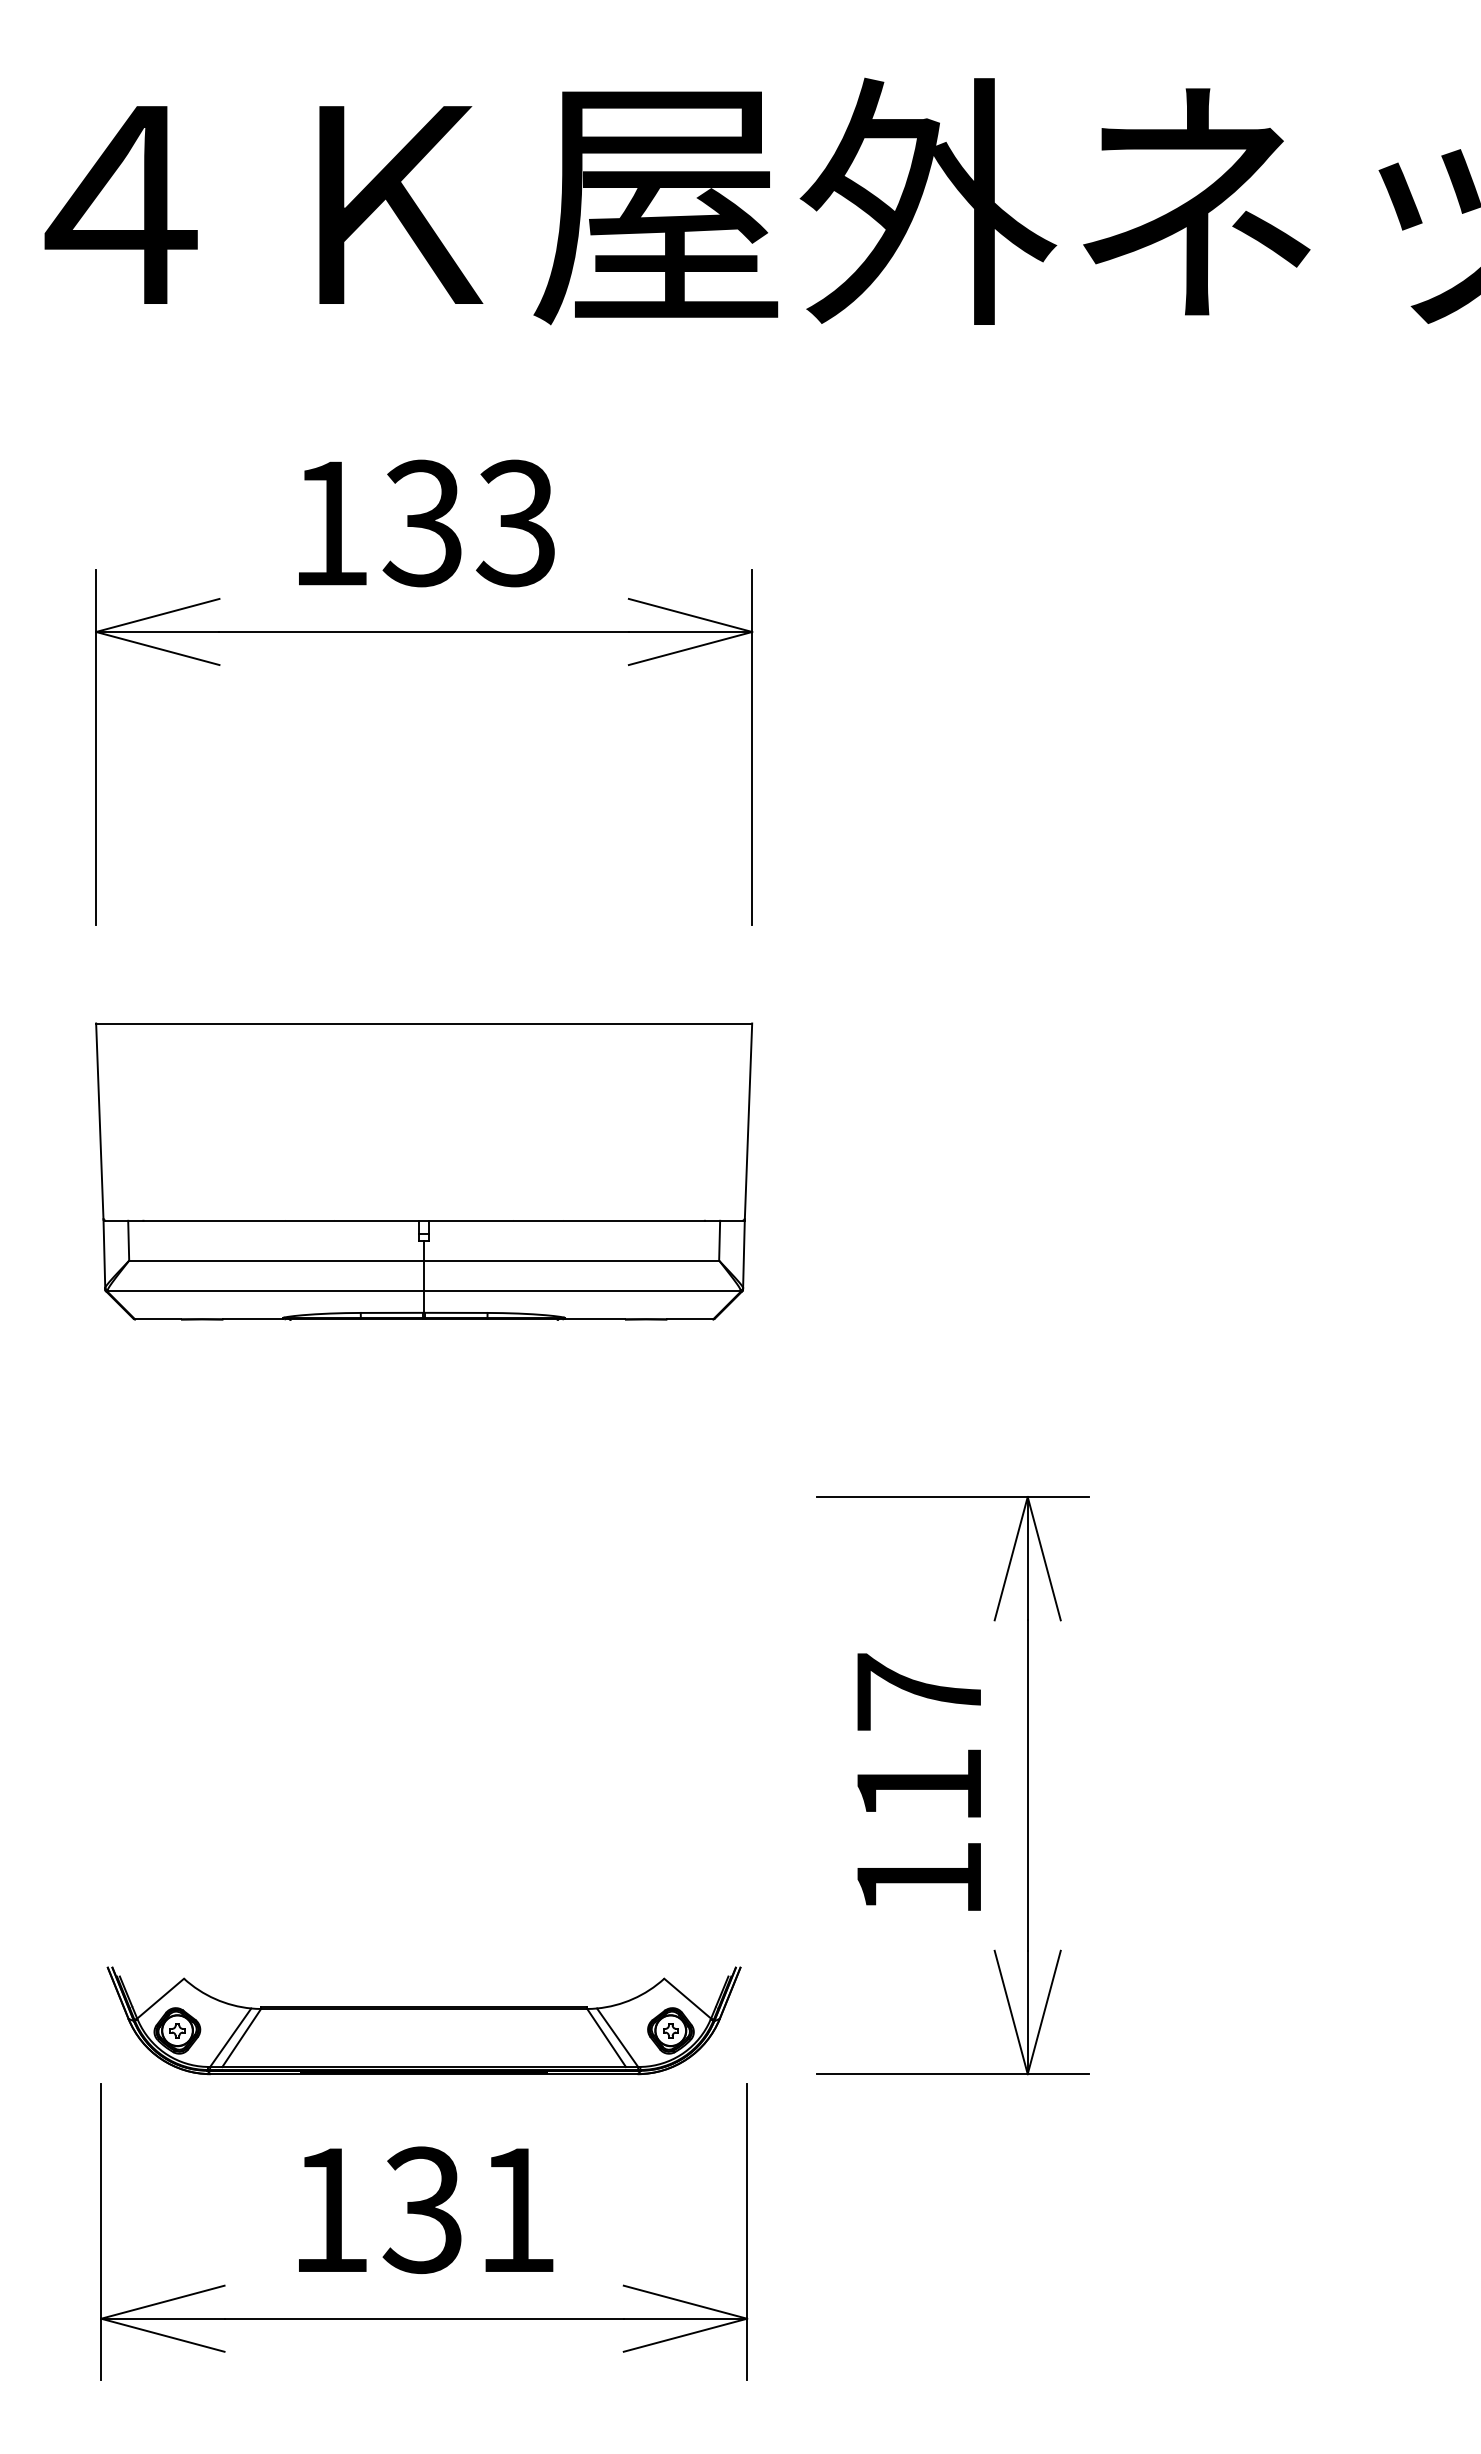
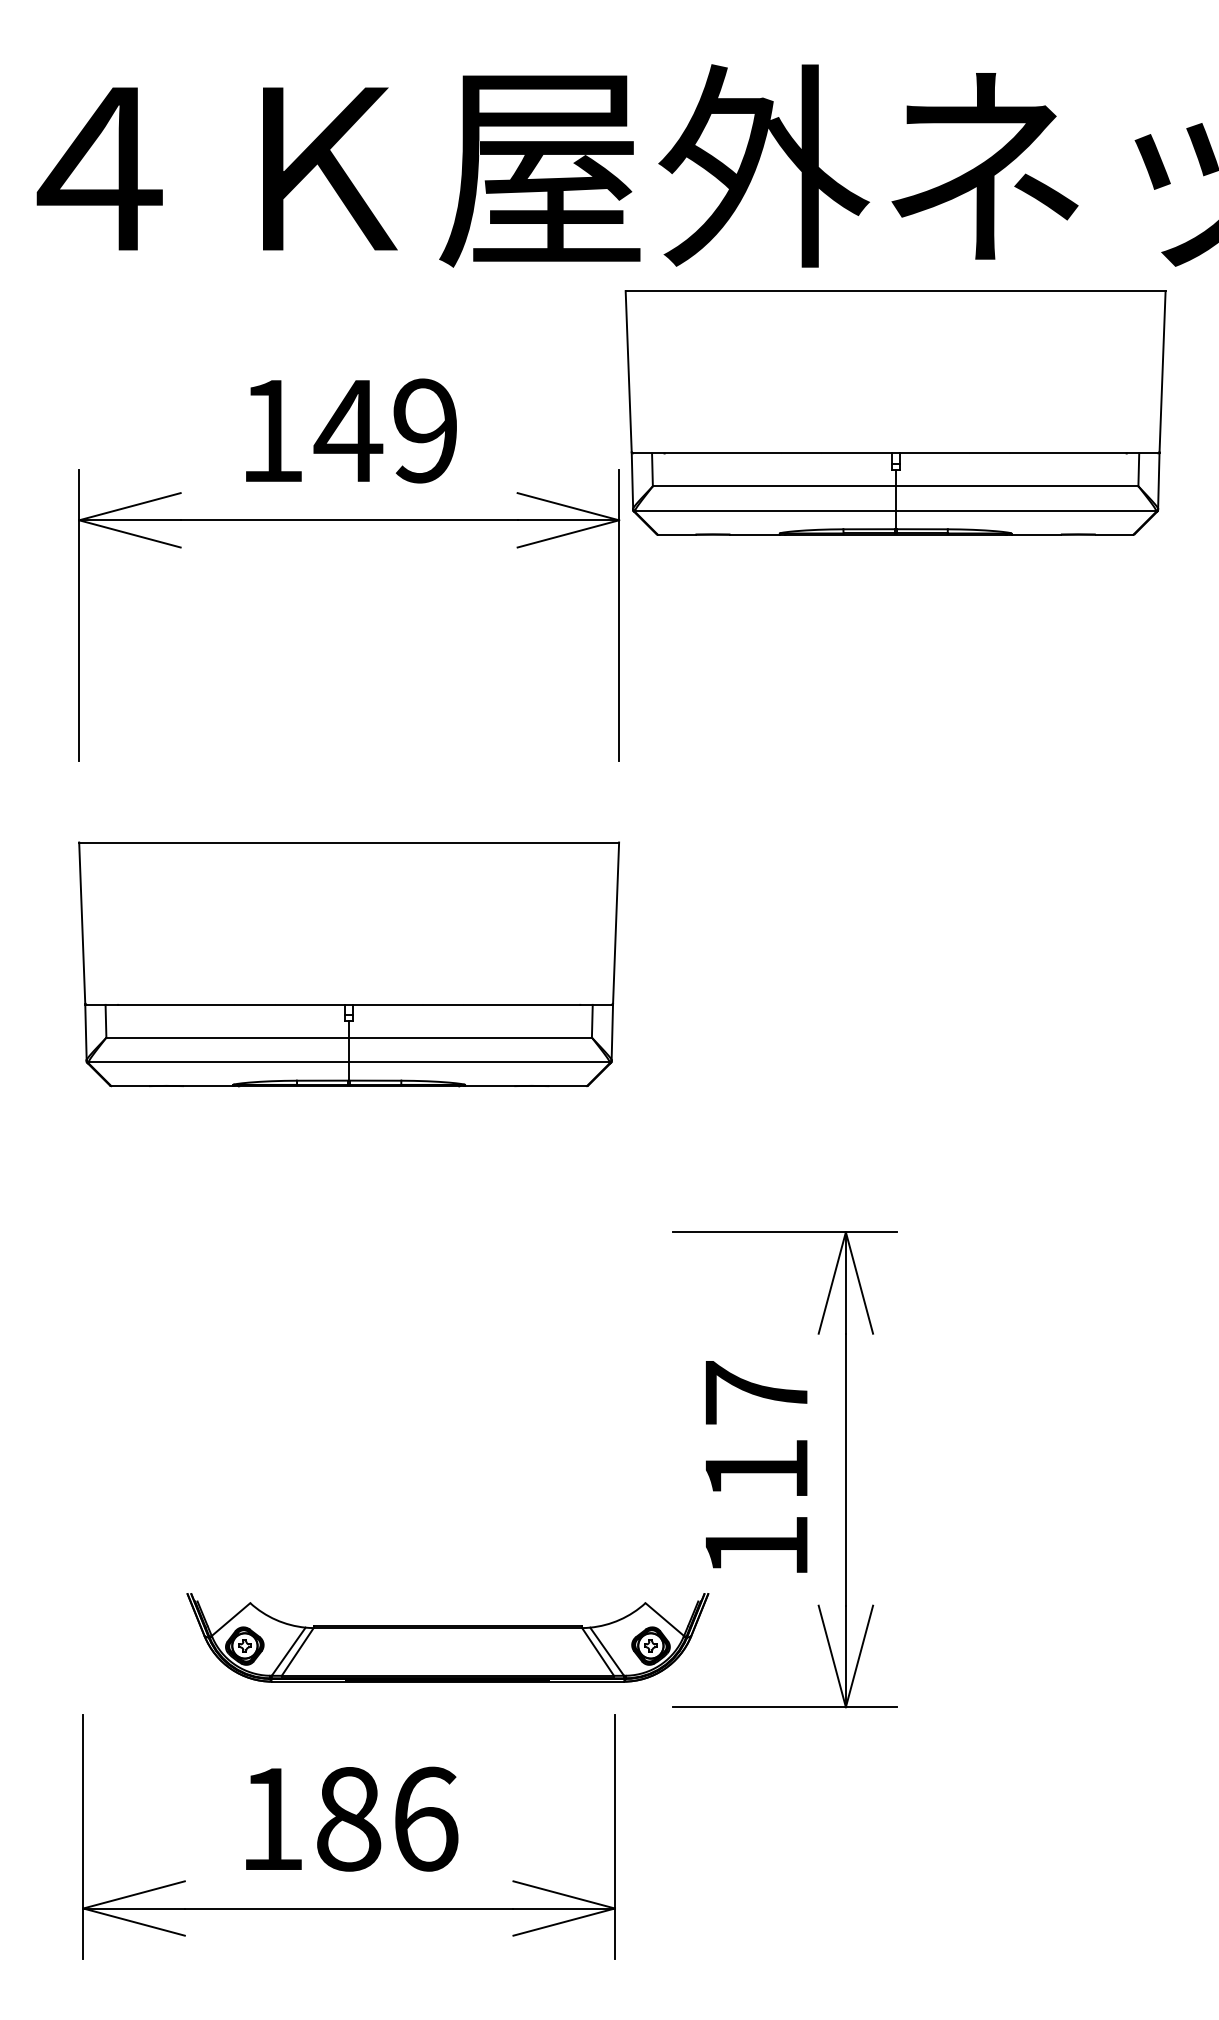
part: (1088, 501) -> (895, 412), added
text: (467, 523) -> (384, 431), 133 -> 149
part: (423, 2020) -> (447, 1637), moved
text: (469, 2210) -> (386, 1819), 131 -> 186

